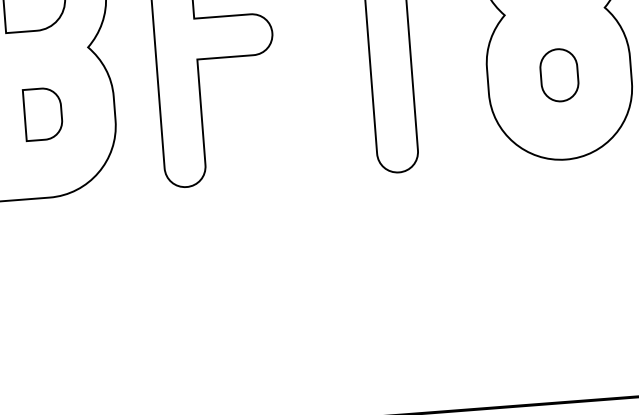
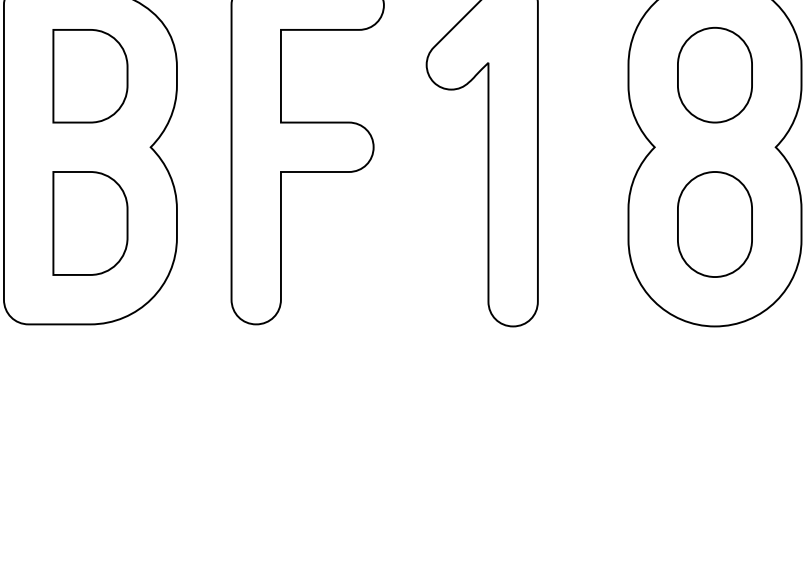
part: (559, 75) -> (714, 224), size x1.67
part: (43, 114) -> (90, 223), size x1.67

